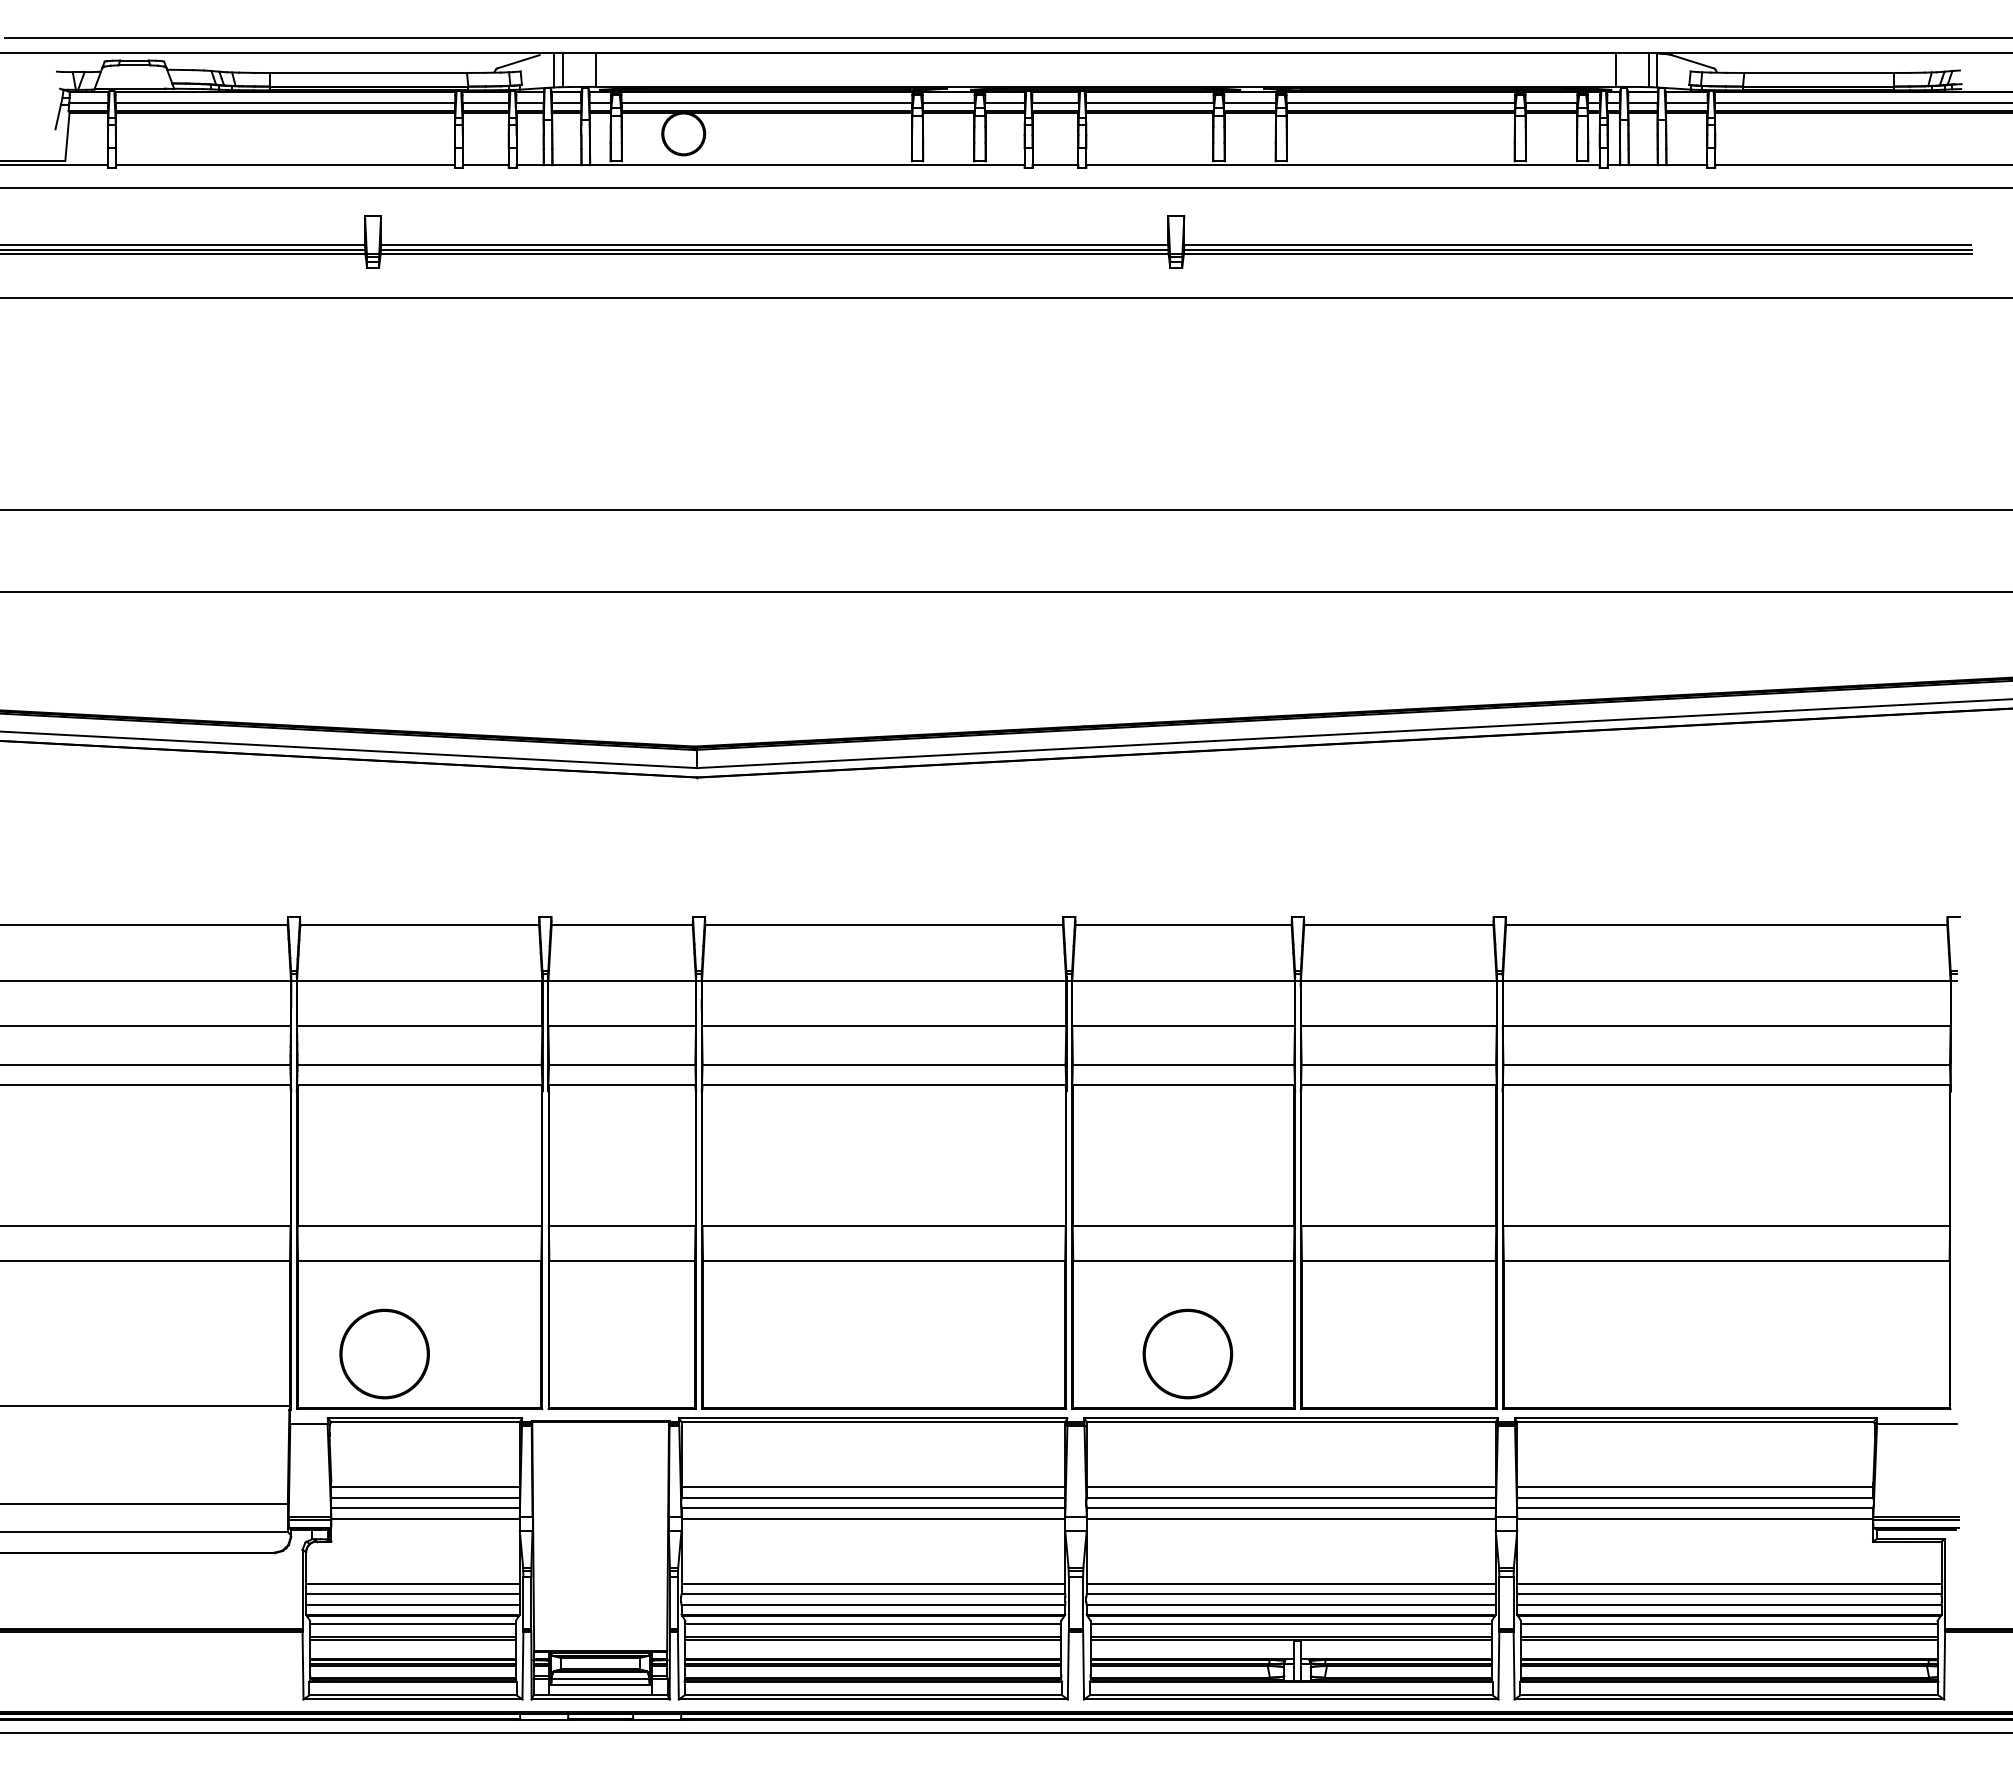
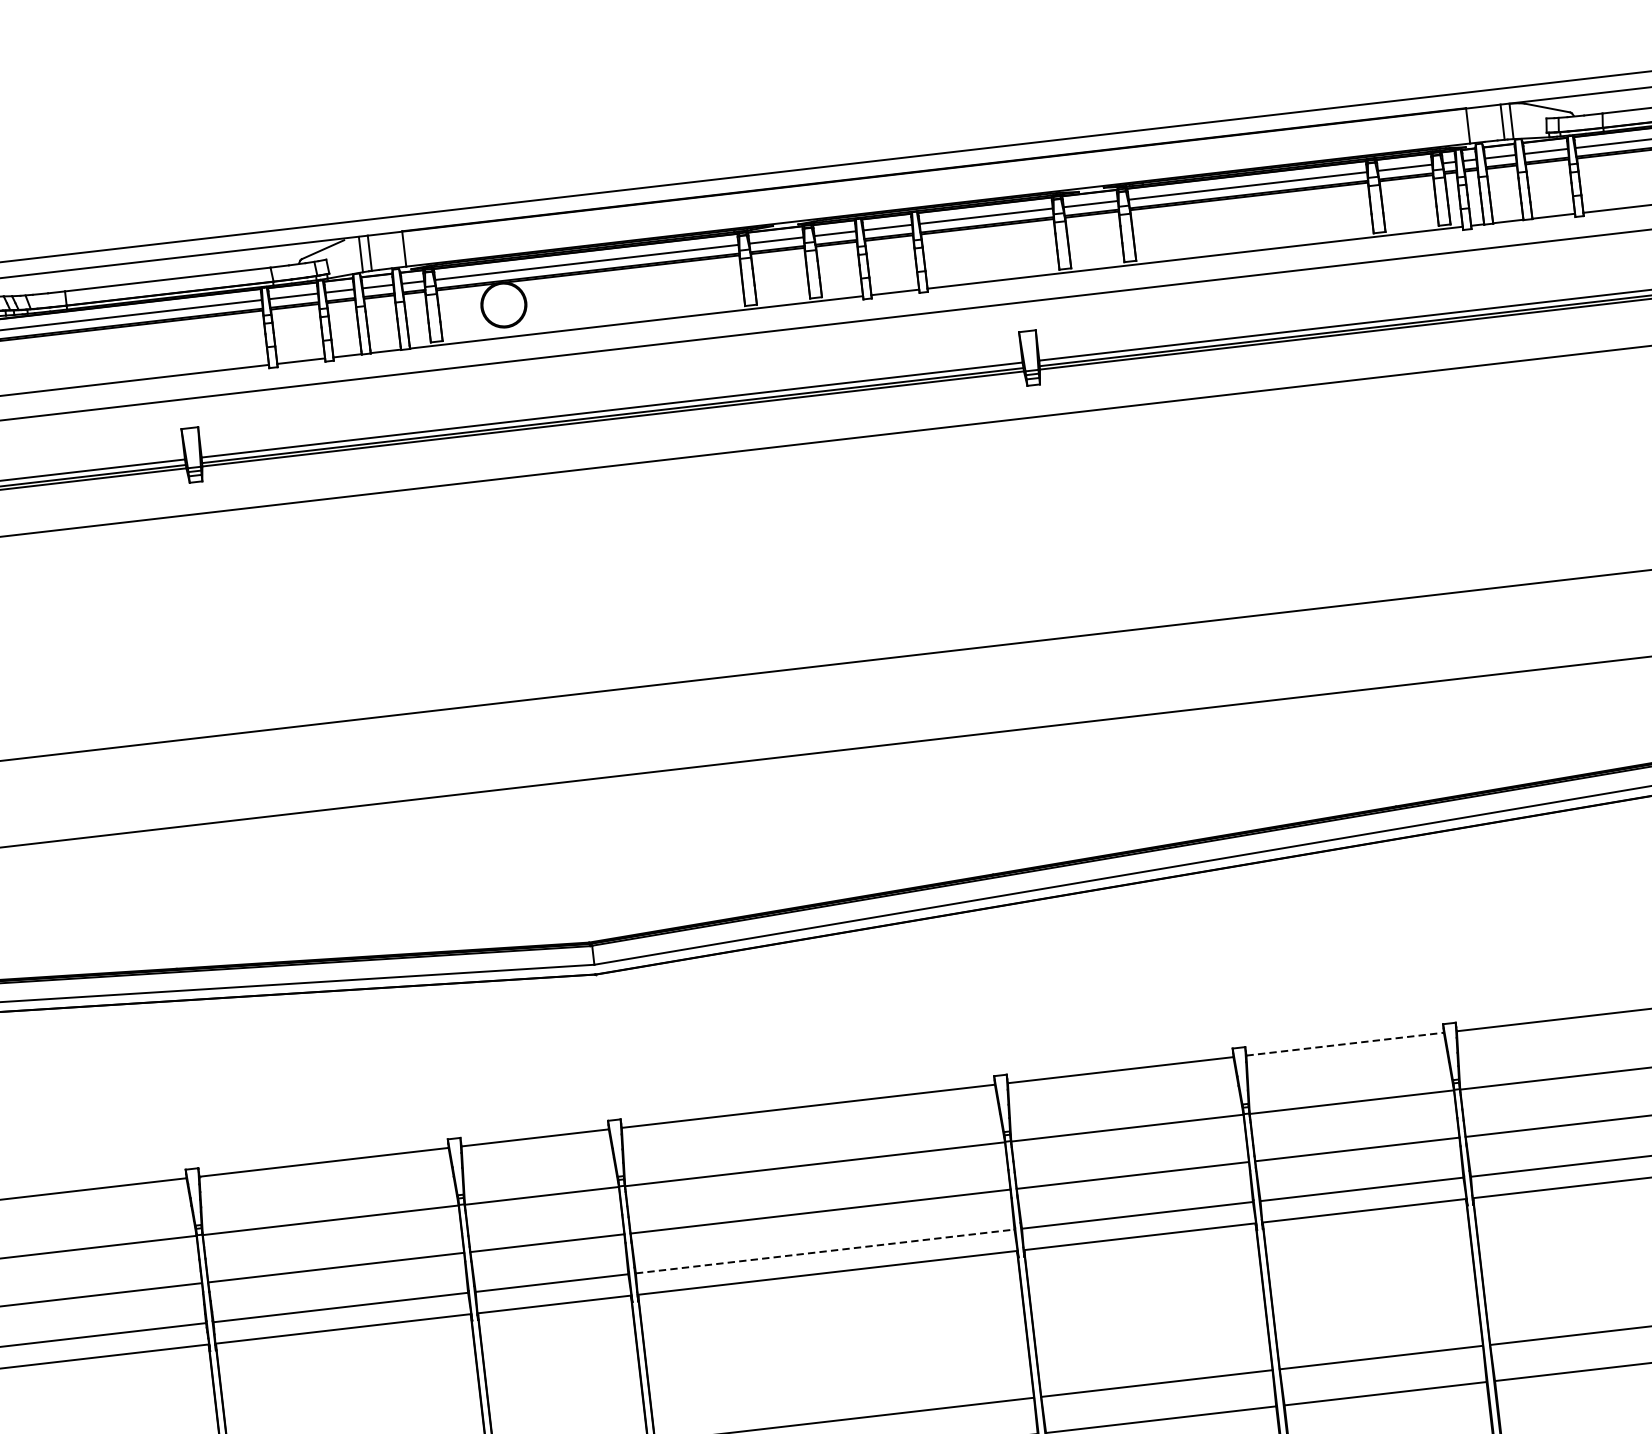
line: (1398, 925) -> (1344, 1044), solid -> dashed
line: (884, 1064) -> (825, 1251), solid -> dashed

